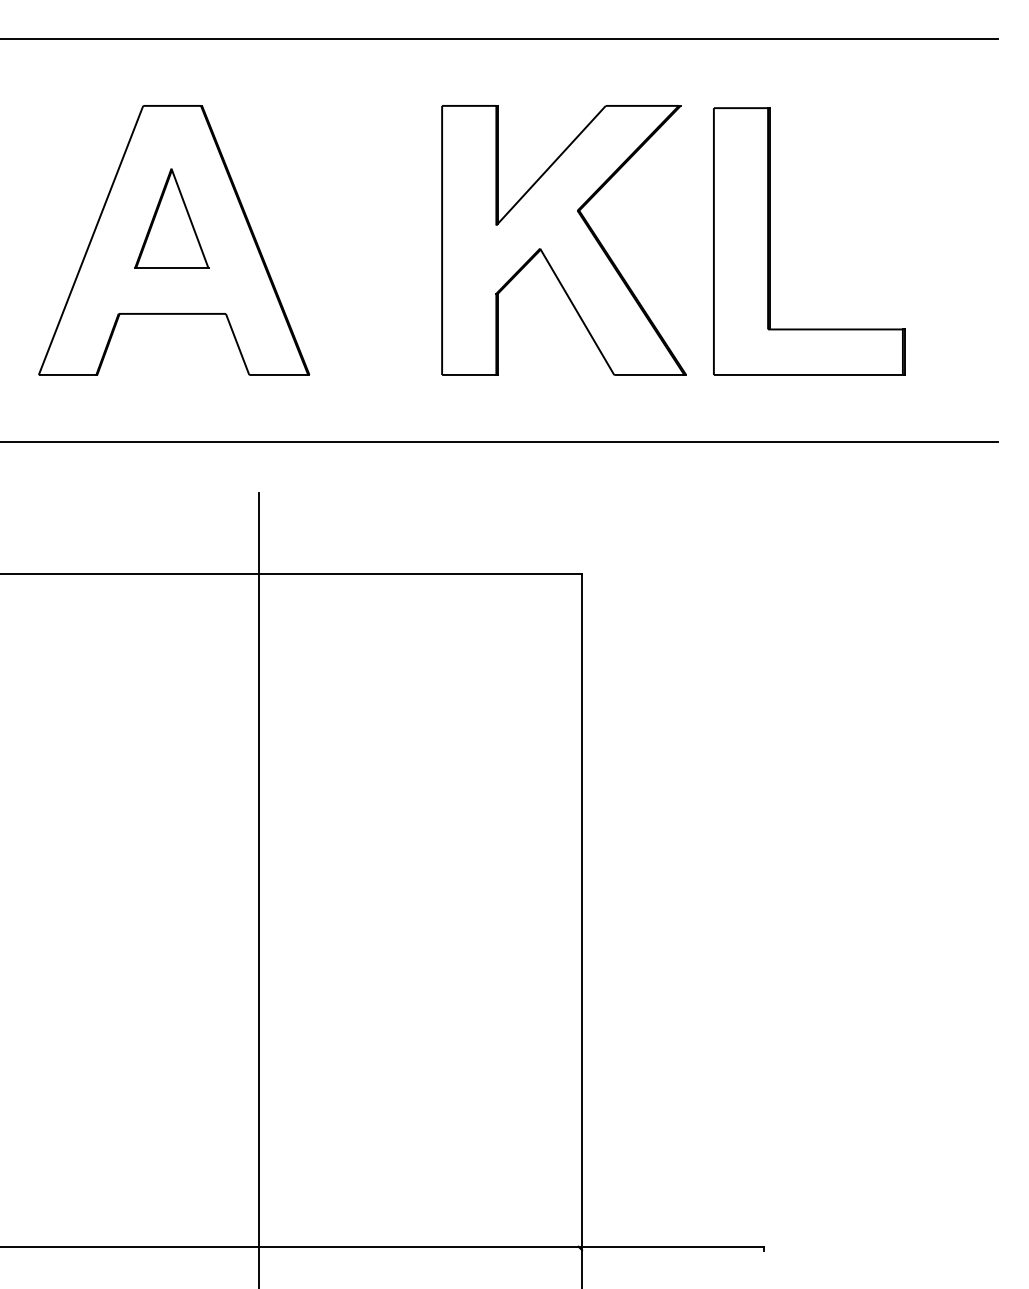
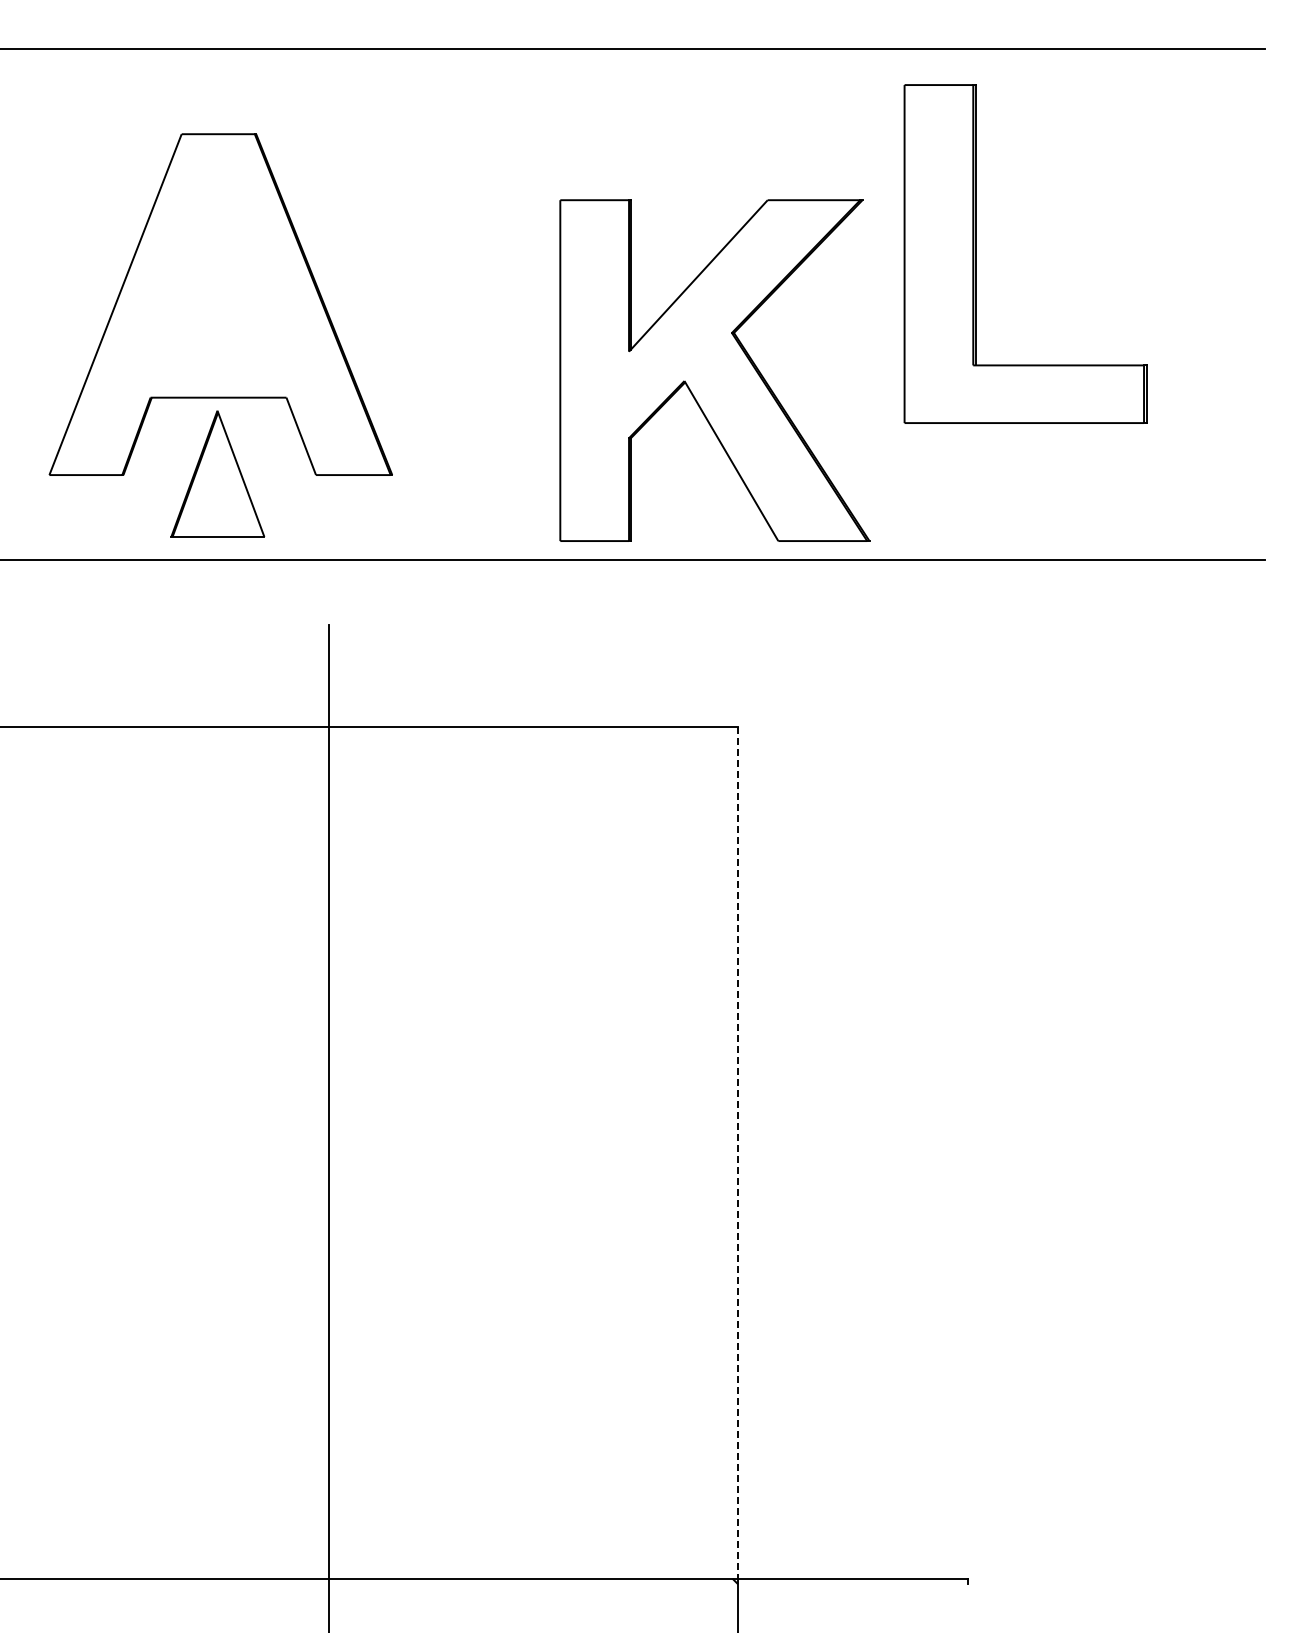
part: (171, 218) -> (217, 473), moved
part: (563, 240) -> (714, 370), moved
part: (770, 241) -> (976, 253), moved
line: (581, 910) -> (737, 1153), solid -> dashed

